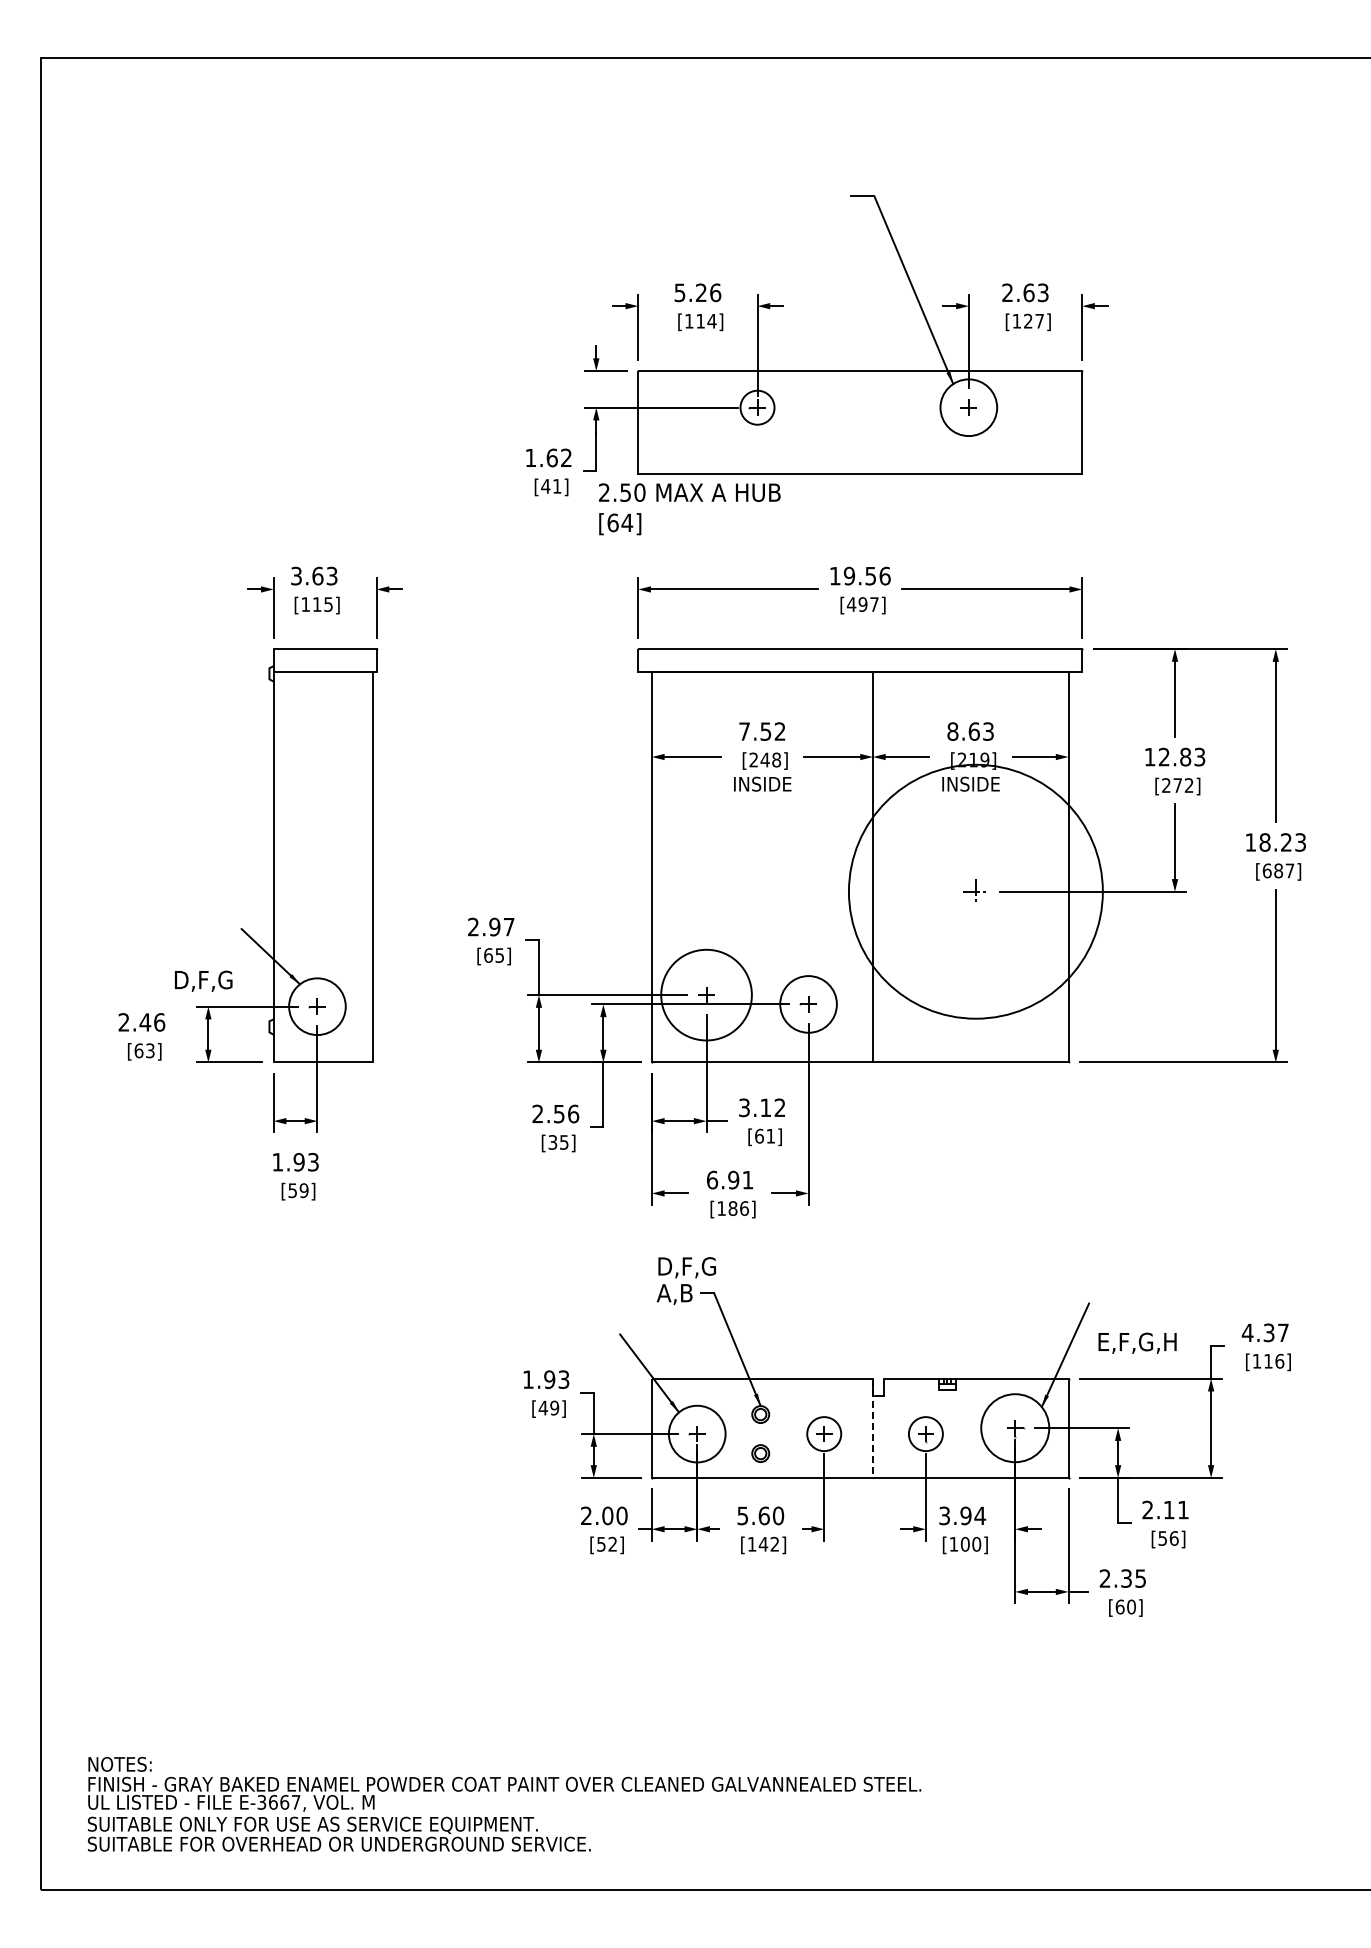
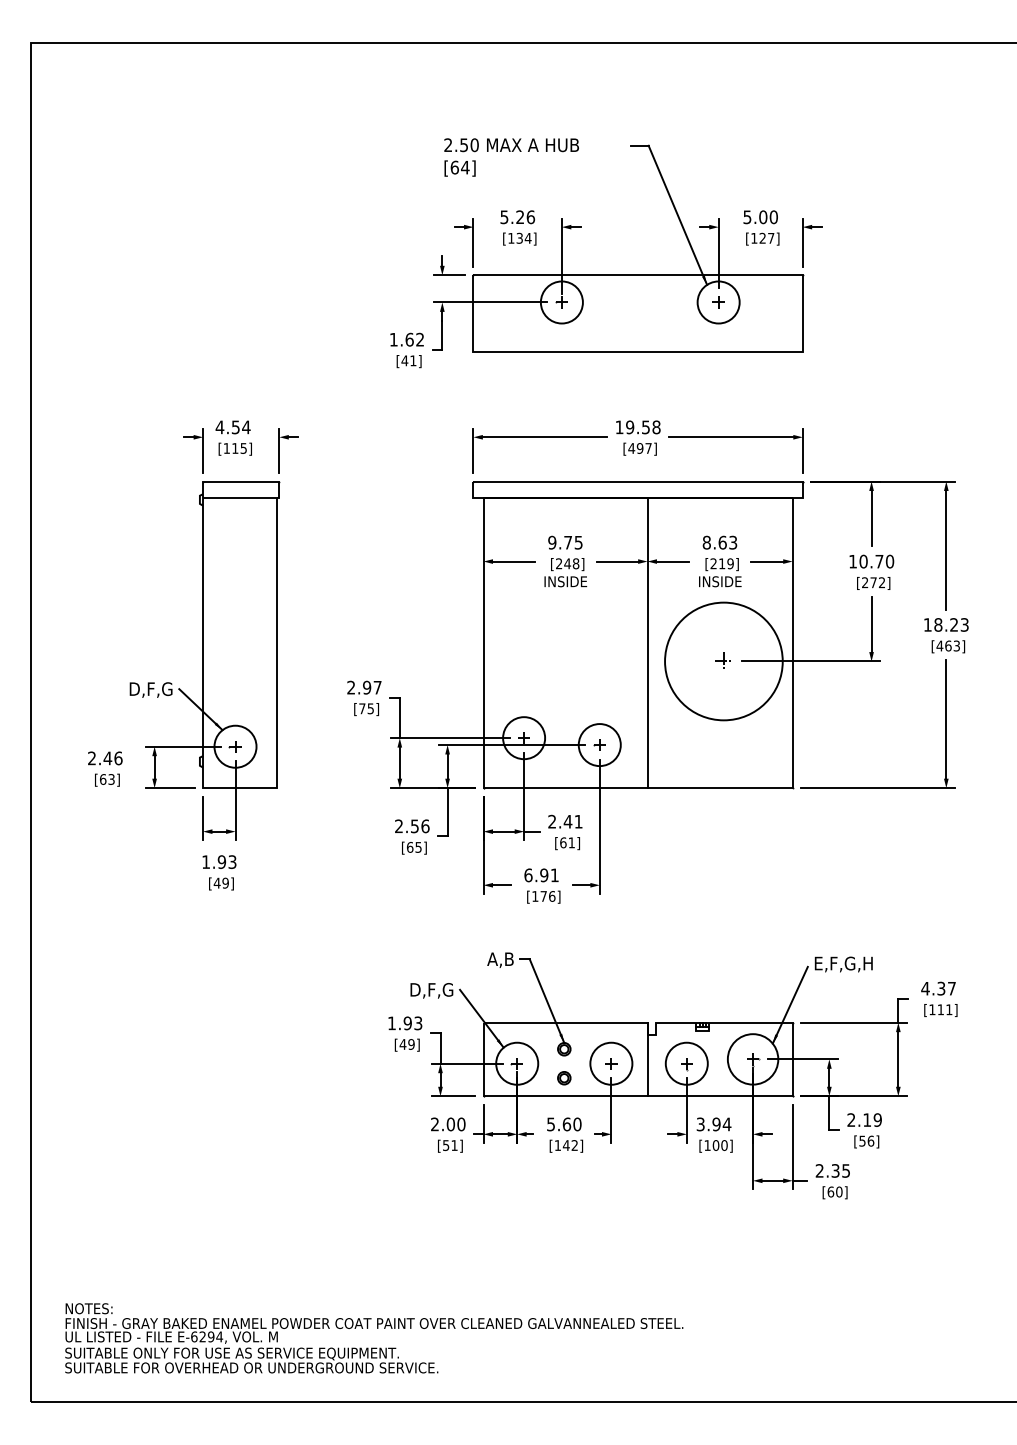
text: (1025, 292) -> (760, 217), 2.63 -> 5.00
text: (700, 320) -> (519, 237), [114] -> [134]
circle: (757, 407) -> (561, 302), size x1.67
text: (689, 509) -> (511, 157), moved
text: (313, 575) -> (232, 426), 3.63 -> 4.54
text: (884, 575) -> (656, 426), 19.56 -> 19.58
text: (762, 731) -> (565, 542), 7.52 -> 9.75
text: (1181, 756) -> (876, 561), 12.83 -> 10.70
text: (1278, 870) -> (948, 645), [687] -> [463]
circle: (975, 891) -> (723, 661), size x0.62
text: (488, 955) -> (362, 708), [65] -> [75]
text: (203, 980) -> (151, 689), moved
circle: (706, 994) -> (524, 737), size x0.62
text: (762, 1107) -> (565, 821), 3.12 -> 2.41
text: (552, 1142) -> (409, 847), [35] -> [65]
text: (292, 1190) -> (217, 883), [59] -> [49]
text: (732, 1208) -> (543, 896), [186] -> [176]
text: (686, 1267) -> (431, 990), moved
text: (1137, 1342) -> (843, 963), moved
text: (1279, 1360) -> (949, 1009), [116] -> [111]
line: (872, 1428) -> (647, 1059), dashed -> solid
circle: (823, 1433) -> (610, 1063), size x1.67
circle: (925, 1433) -> (686, 1063), size x1.67
text: (1182, 1509) -> (877, 1119), 2.11 -> 2.19
text: (612, 1543) -> (454, 1144), [52] -> [51]
text: (278, 1801) -> (206, 1336), E-3667, -> E-6294,

